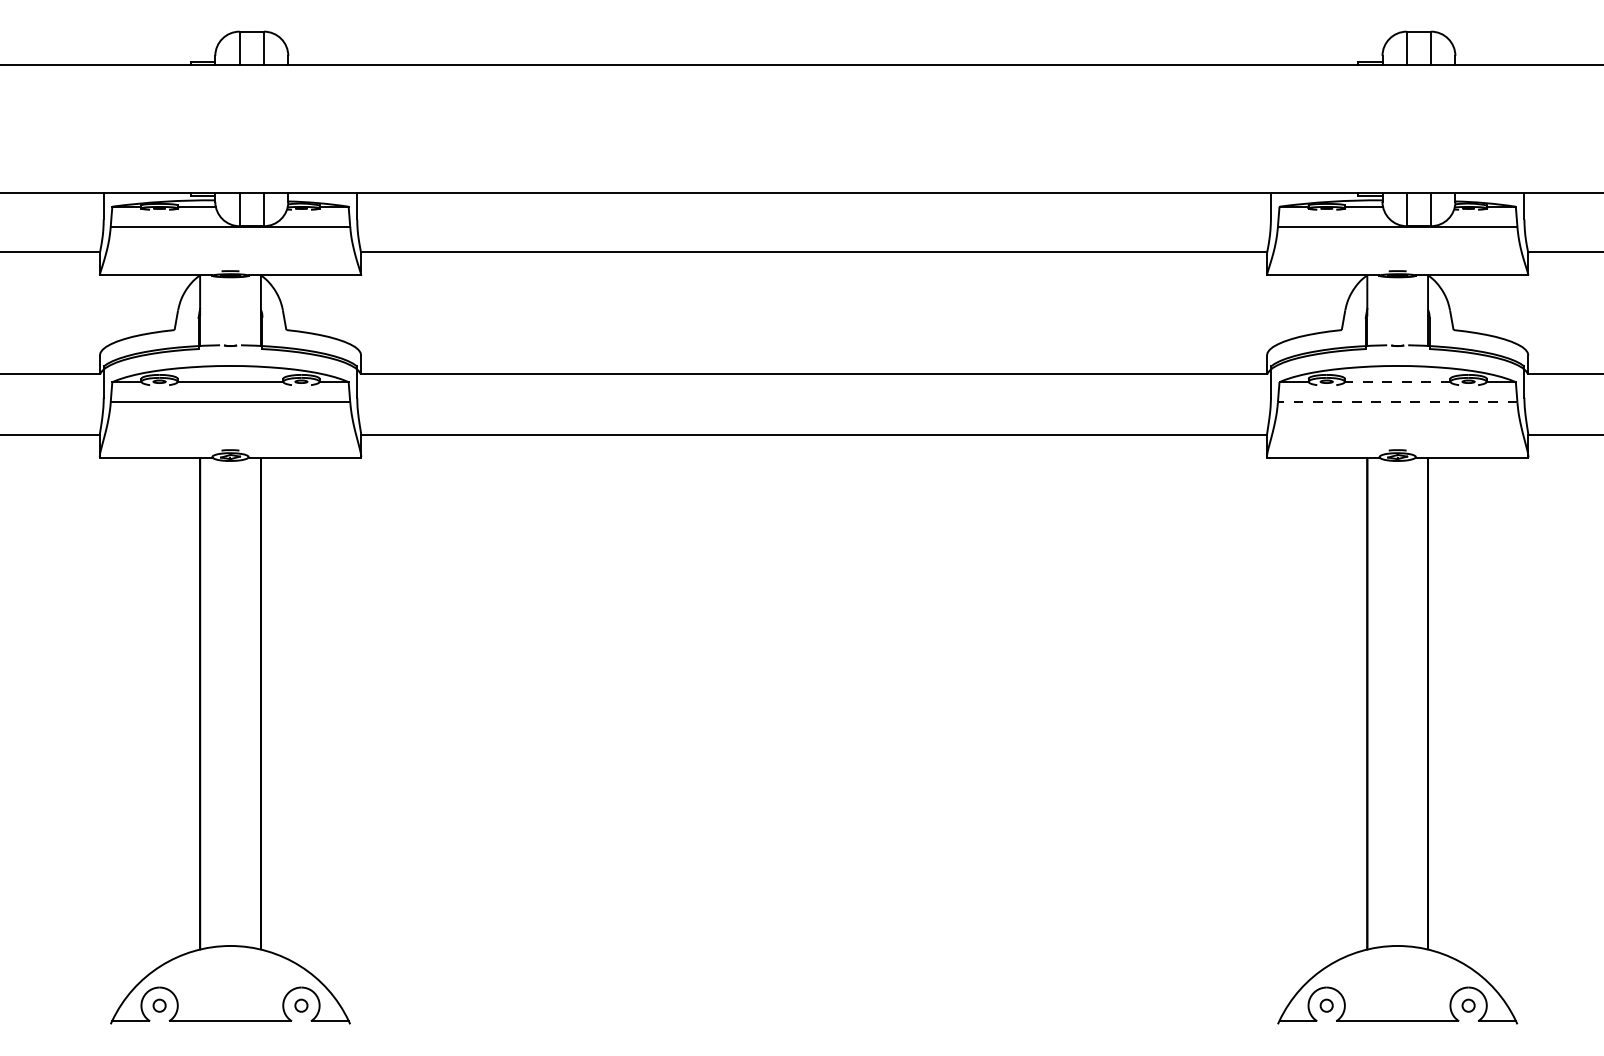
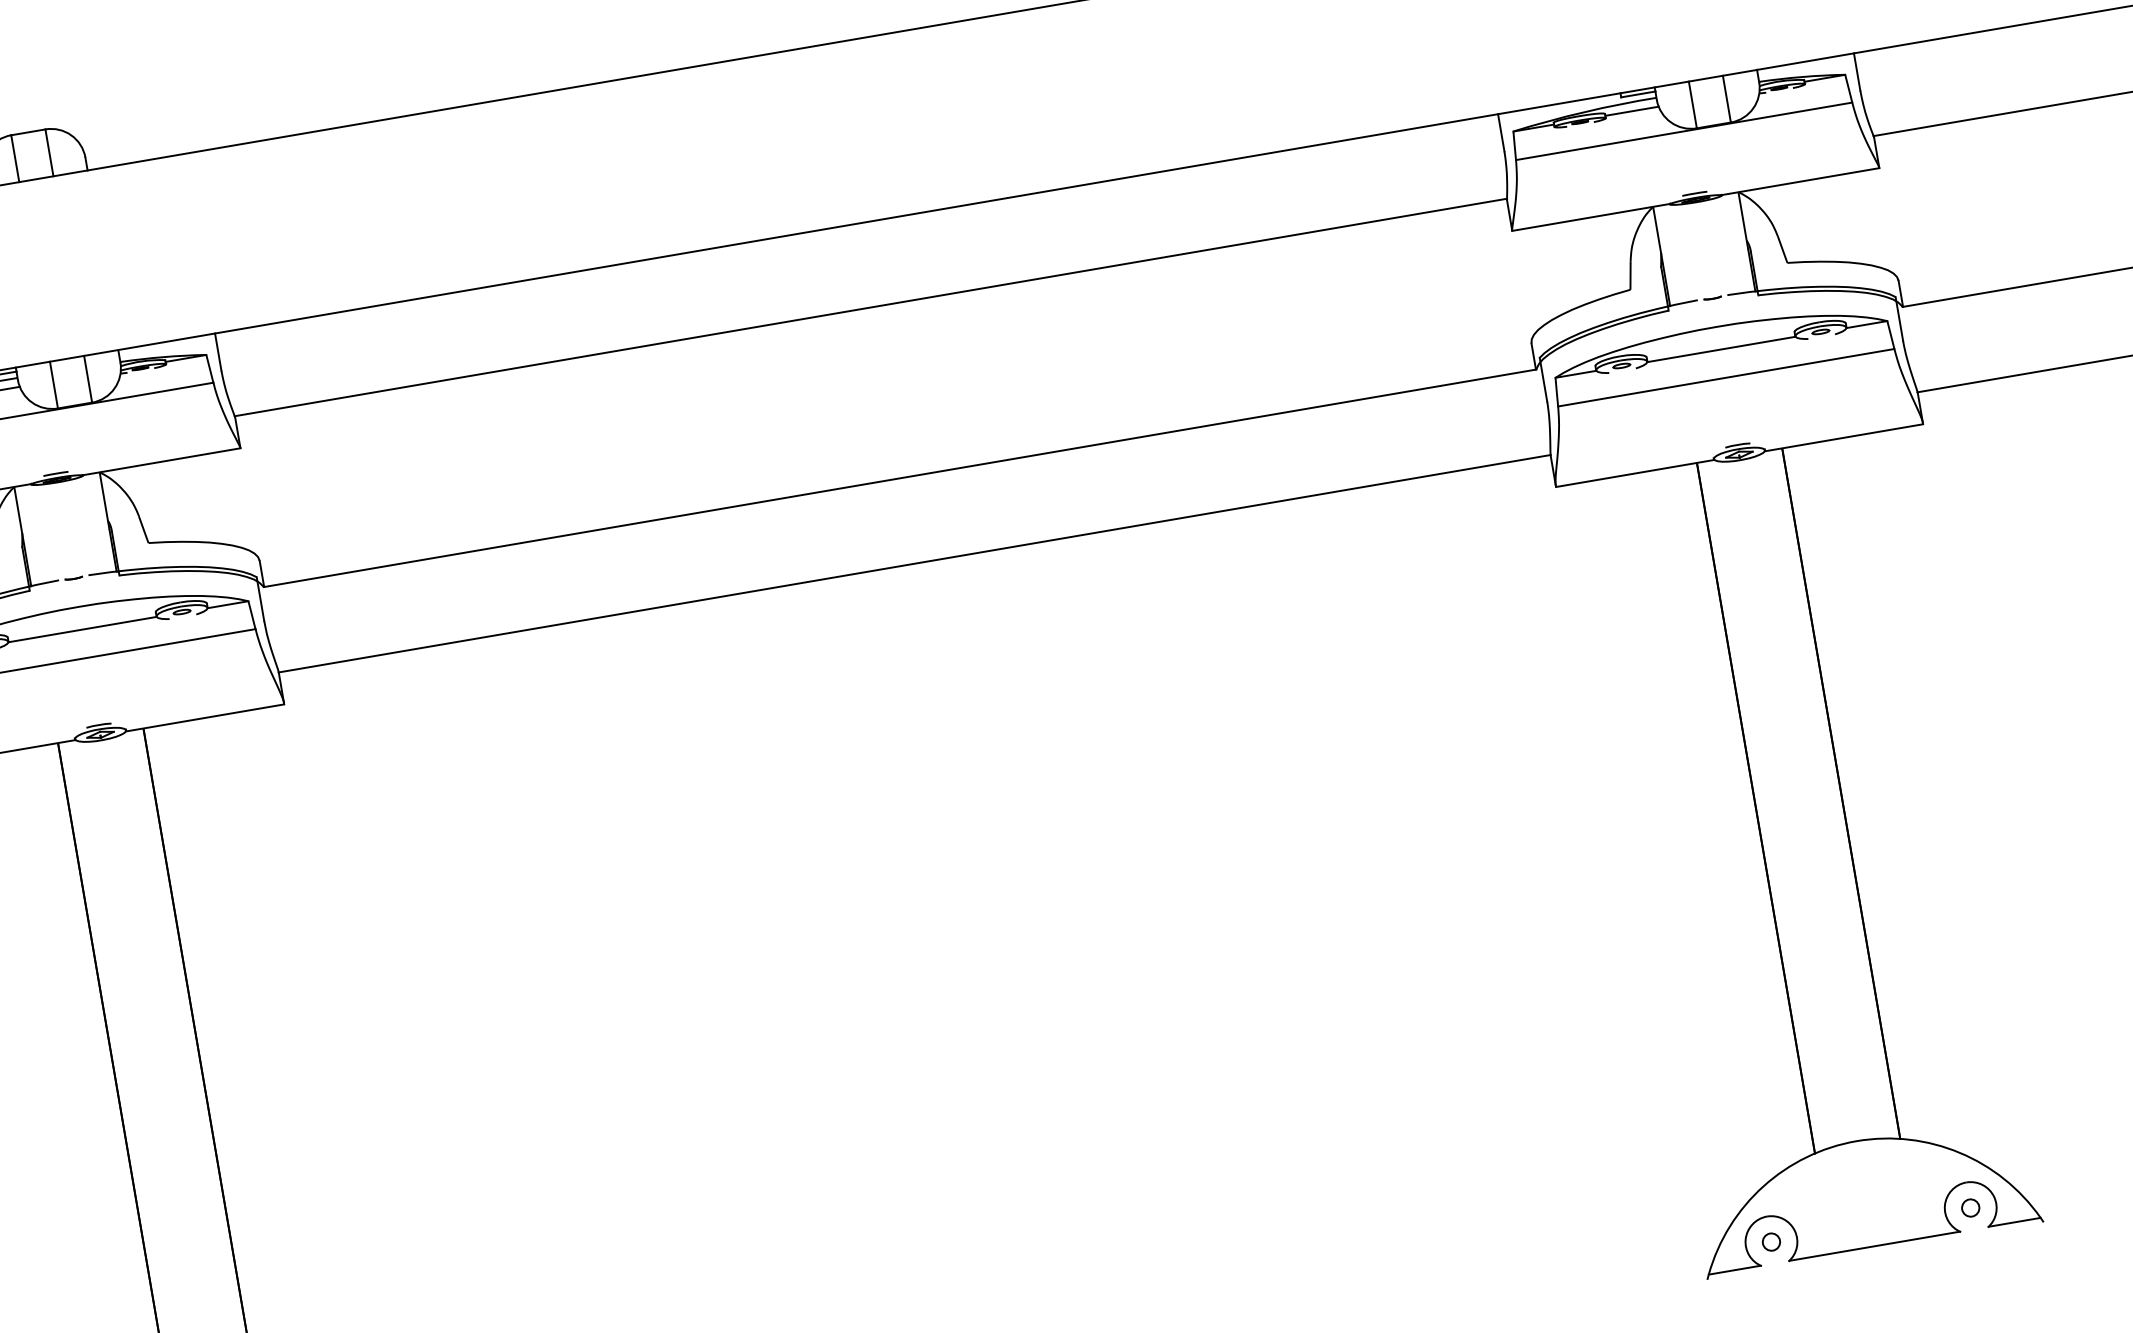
line: (1397, 382) -> (1721, 350), dashed -> solid
line: (1397, 402) -> (1726, 378), dashed -> solid

